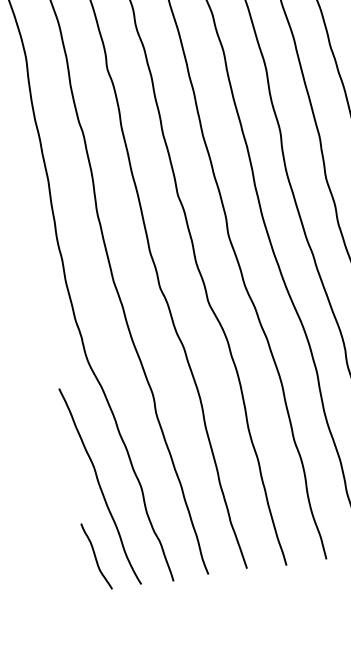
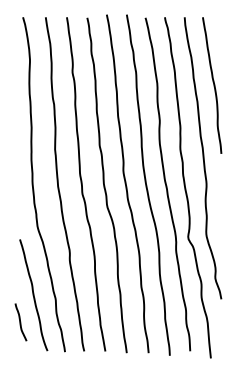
curve: (95, 556) -> (20, 322), moved

